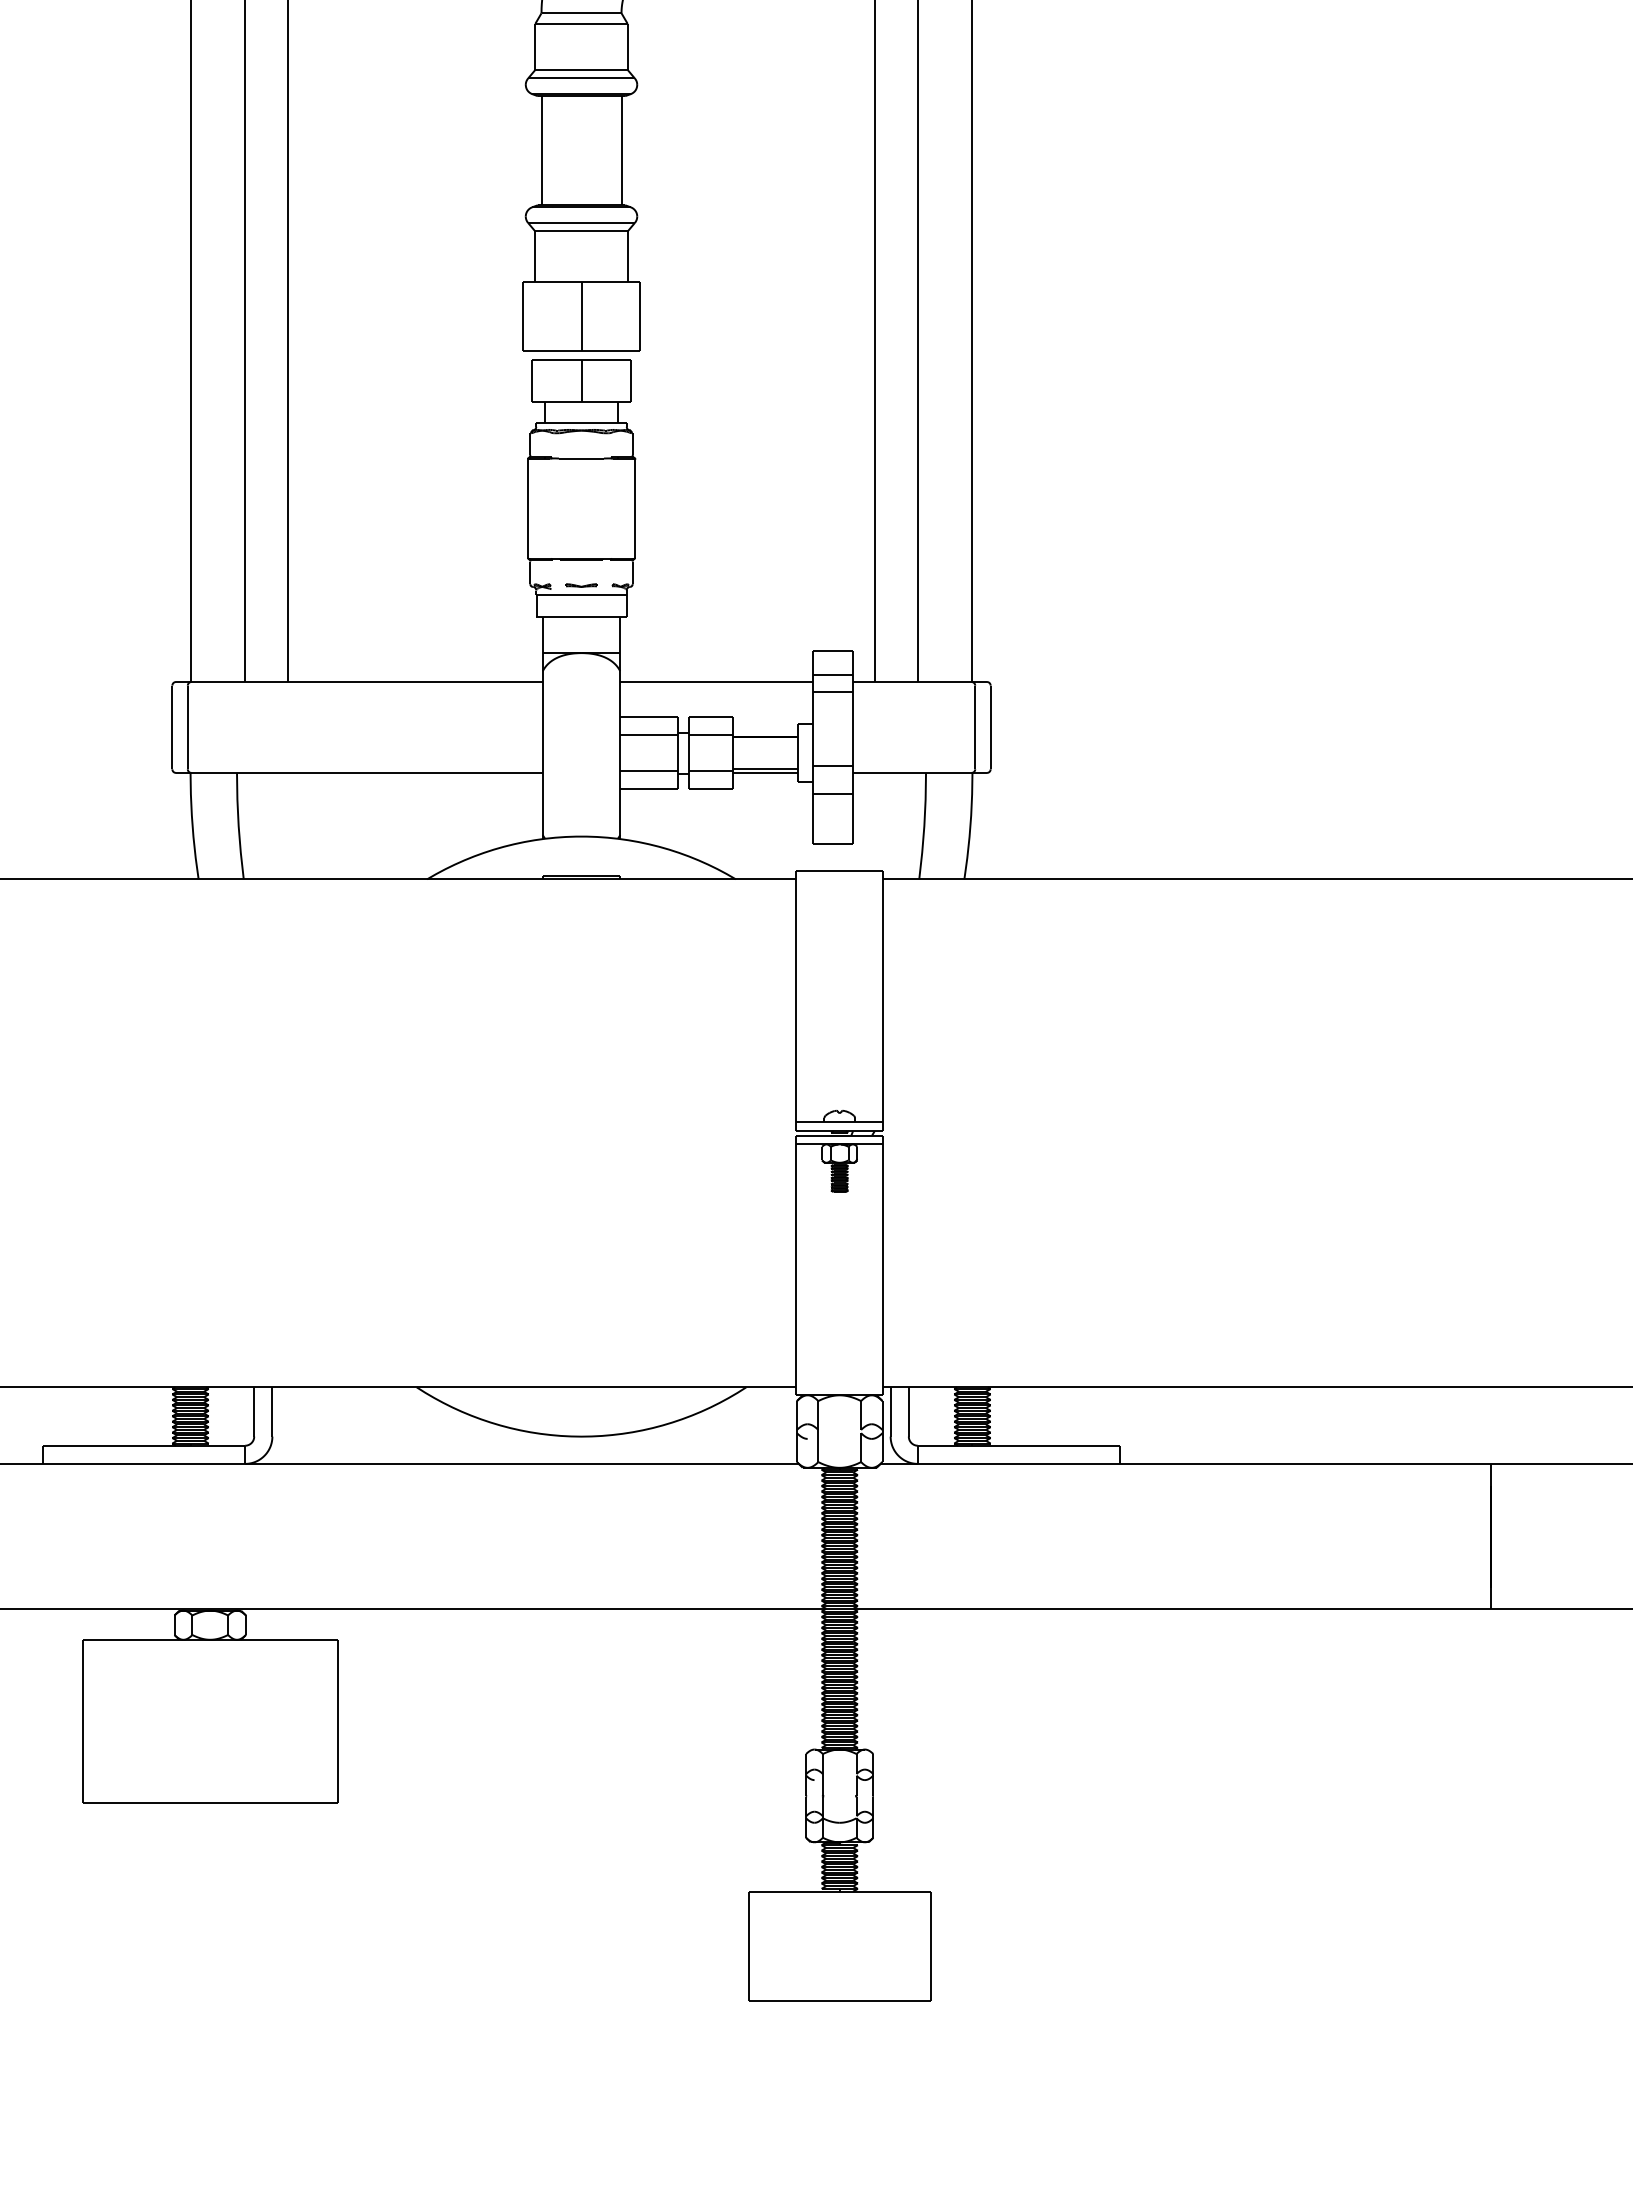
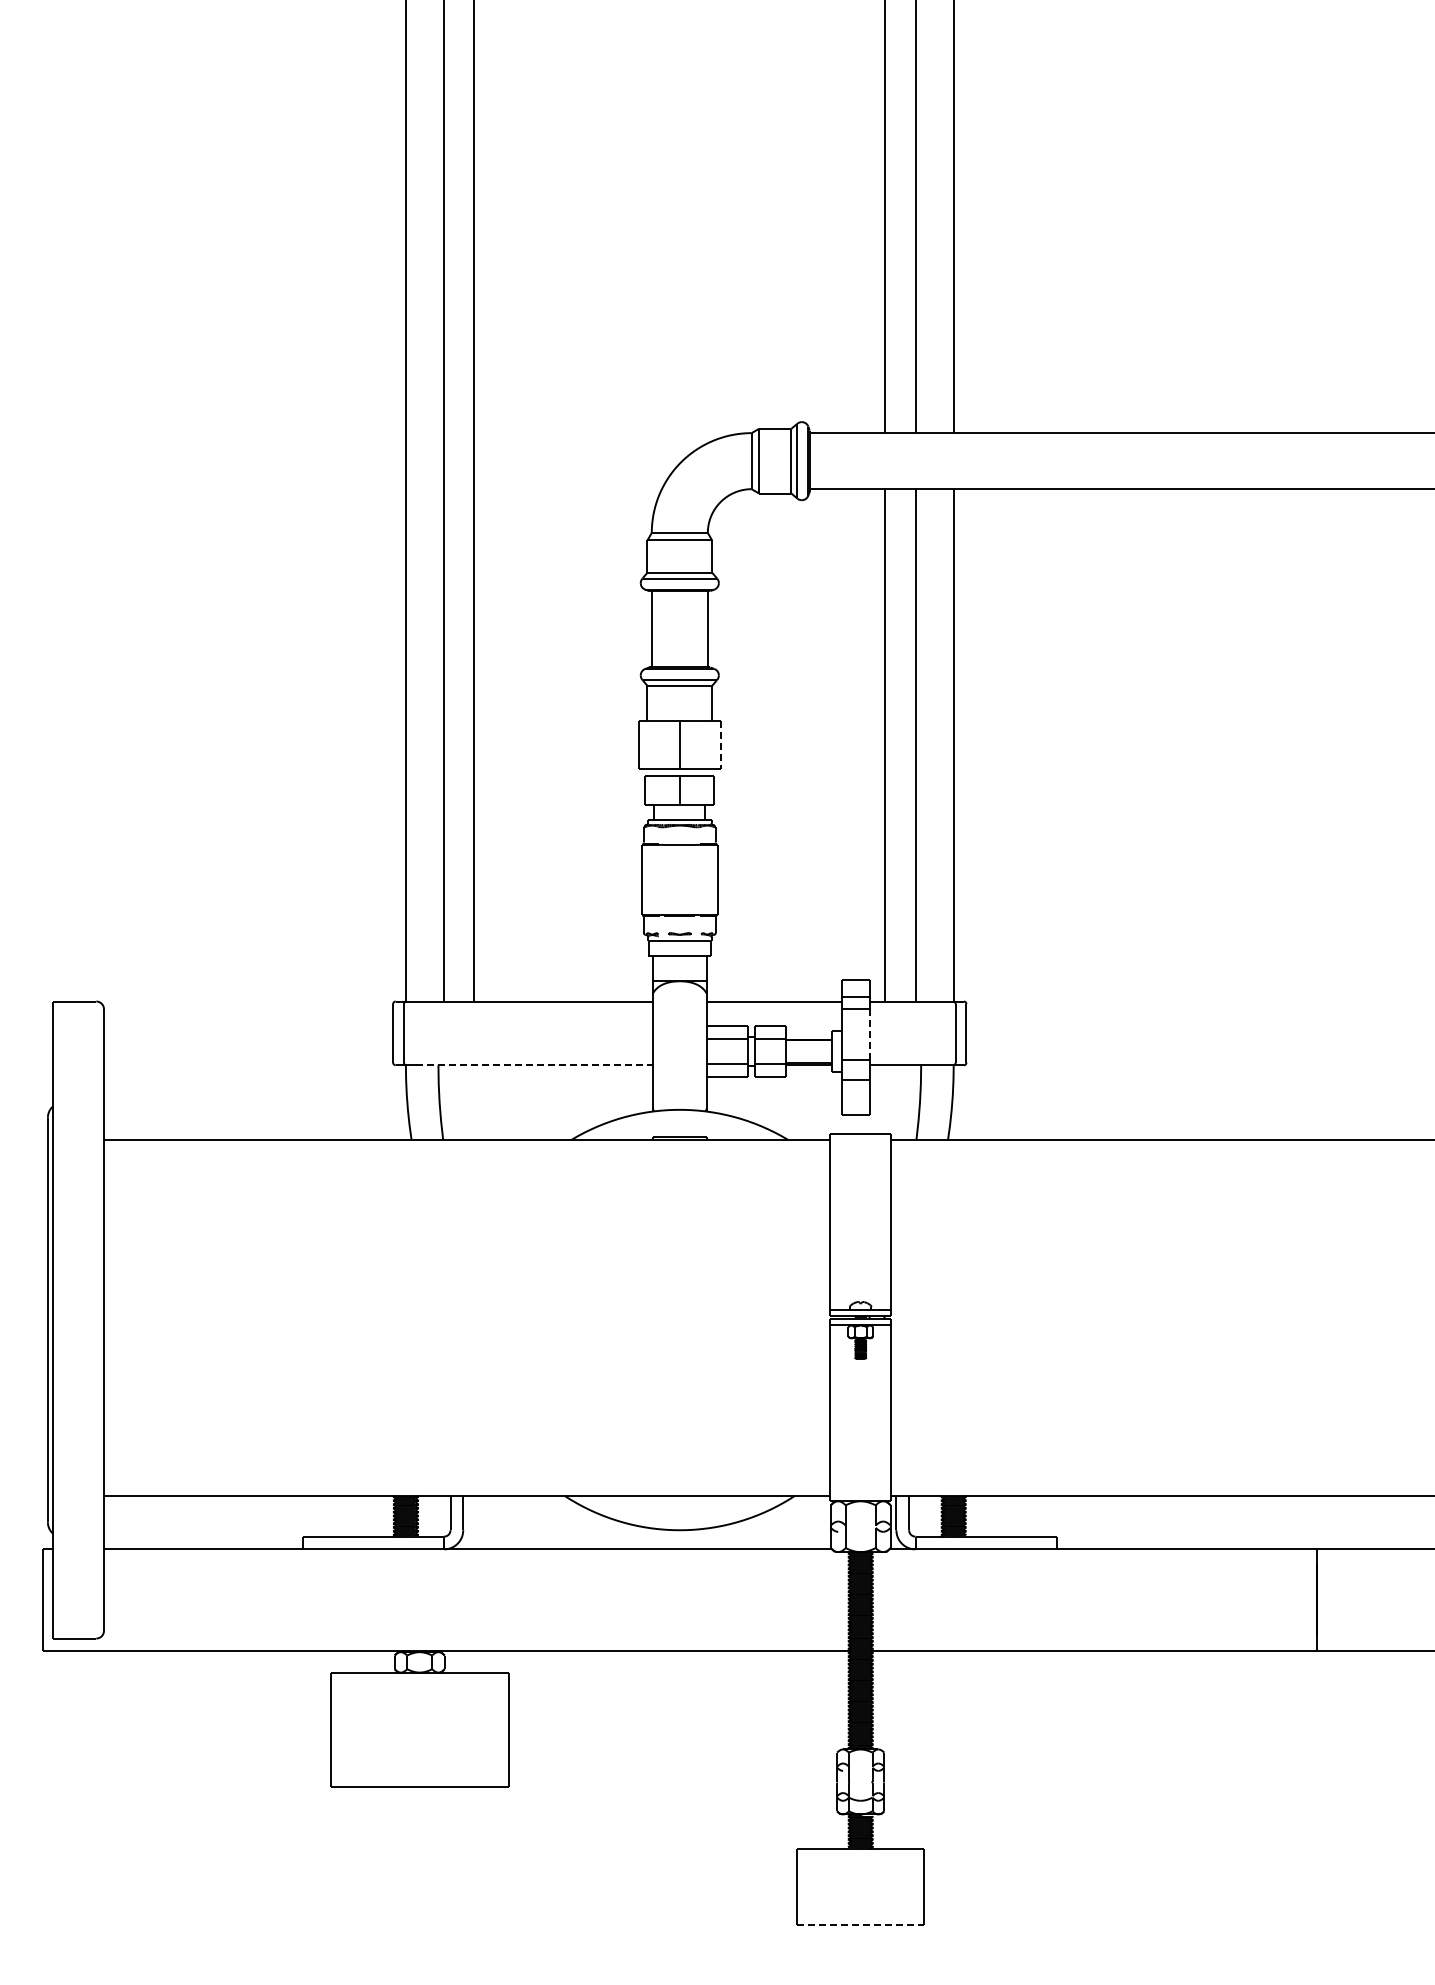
line: (639, 316) -> (720, 745), solid -> dashed
line: (853, 729) -> (870, 1034), solid -> dashed
line: (374, 773) -> (534, 1065), solid -> dashed
line: (839, 2000) -> (860, 1925), solid -> dashed

